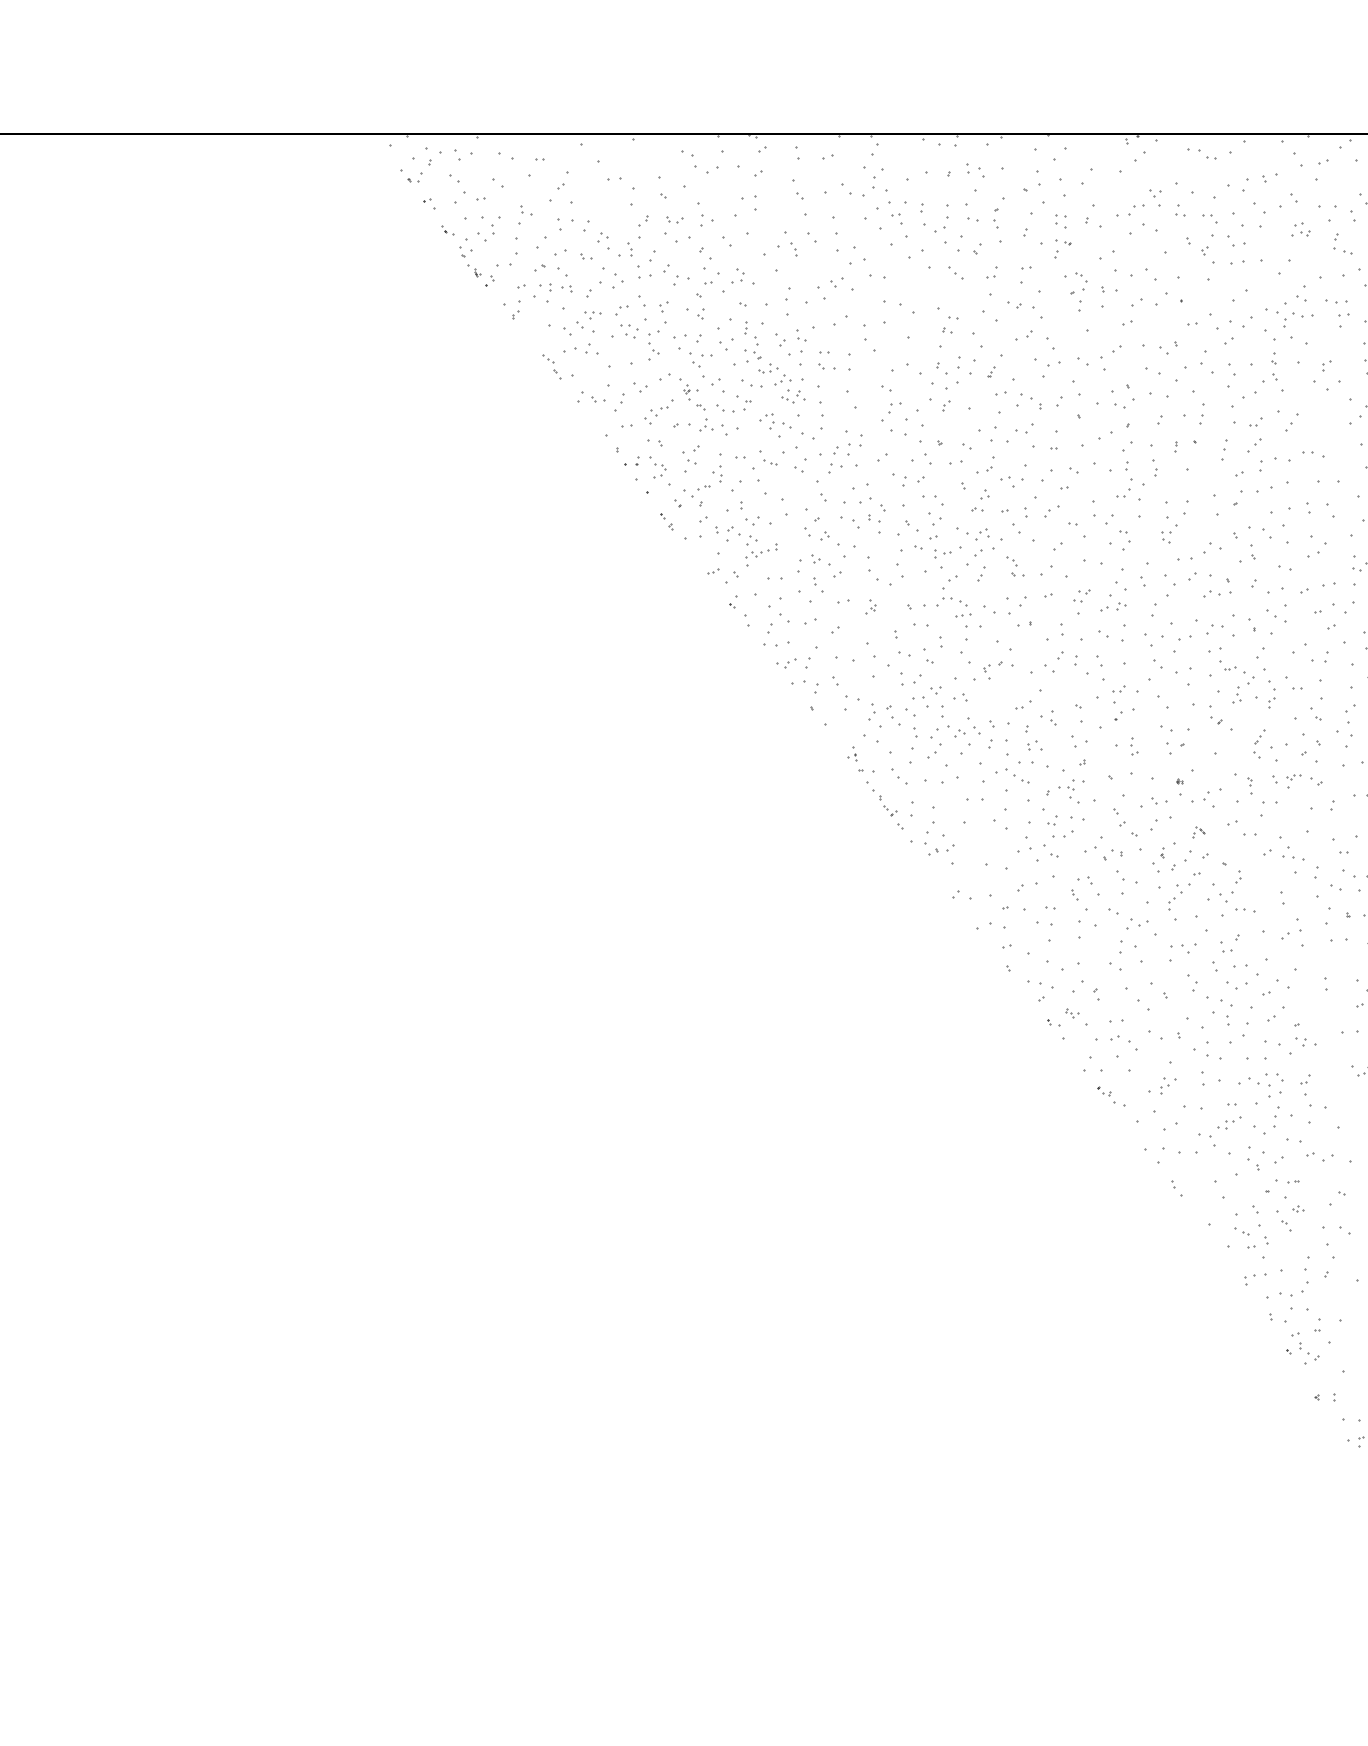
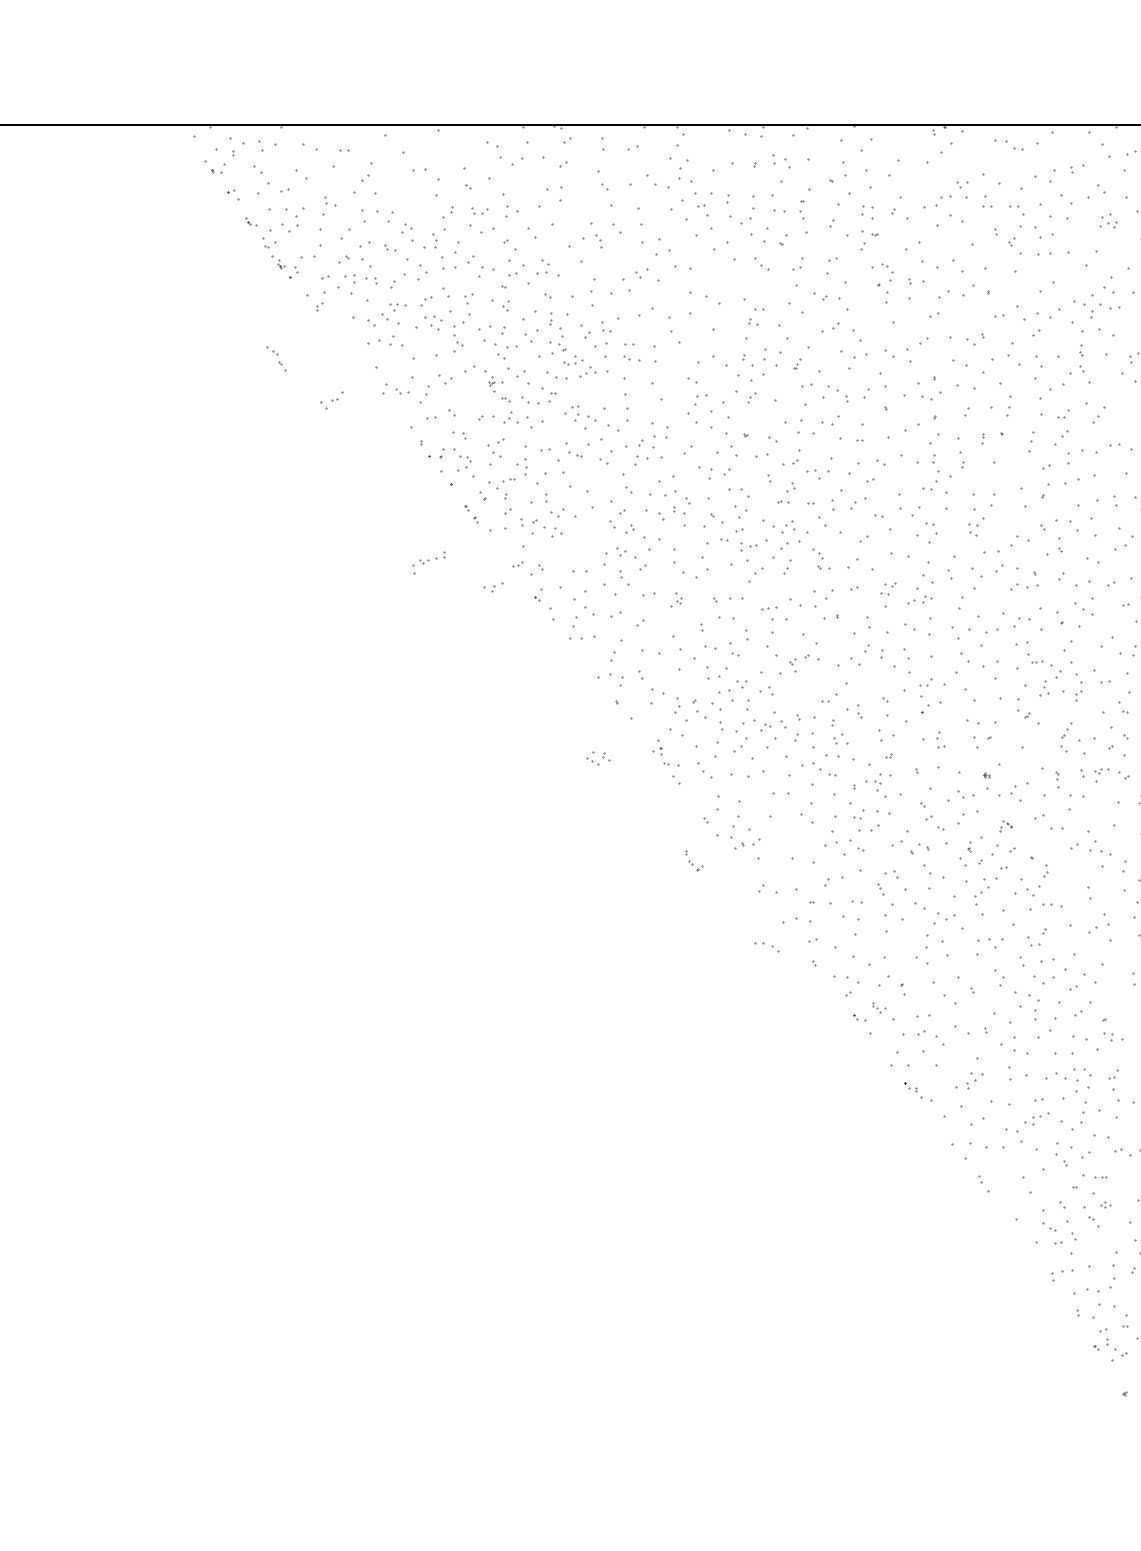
part: (551, 366) -> (276, 358), moved
part: (793, 396) -> (598, 758), moved
part: (661, 407) -> (331, 399), moved
part: (761, 554) -> (428, 562), moved
part: (954, 601) -> (766, 947), moved
part: (786, 663) -> (493, 587), moved
part: (888, 805) -> (694, 860), moved

